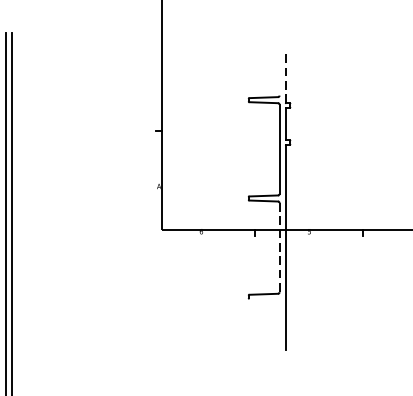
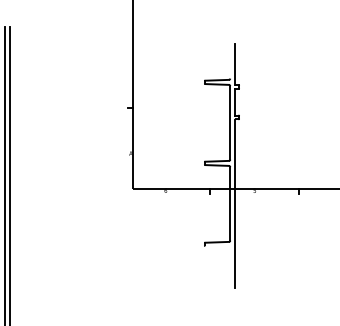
line: (285, 77) -> (235, 63), dashed -> solid
line: (279, 247) -> (230, 203), dashed -> solid

